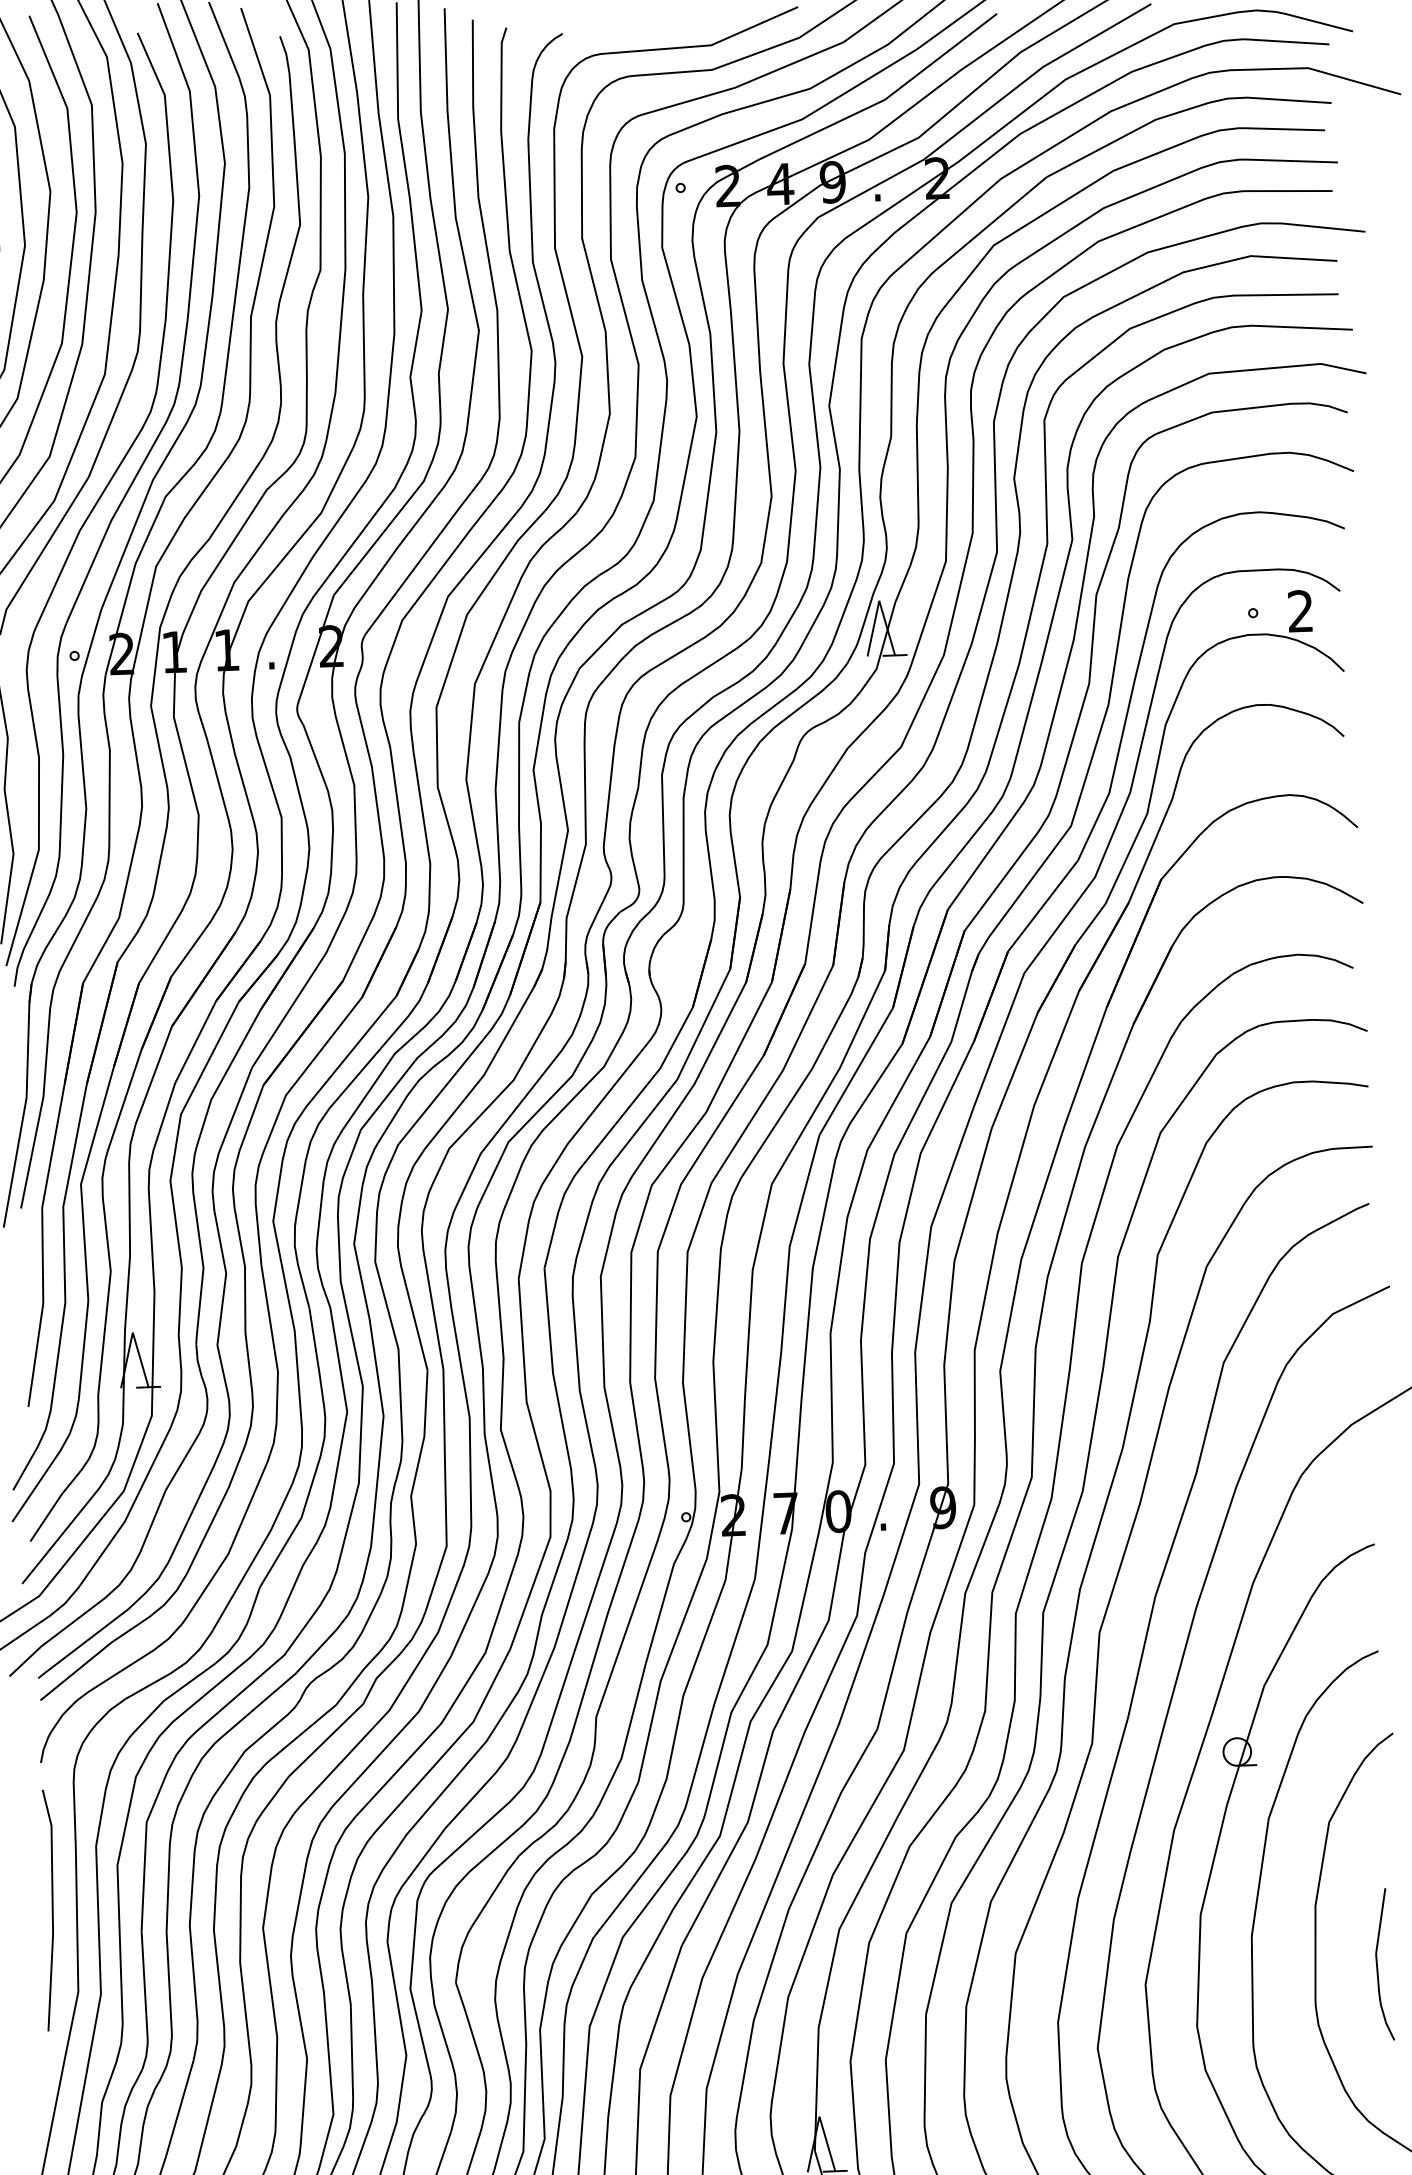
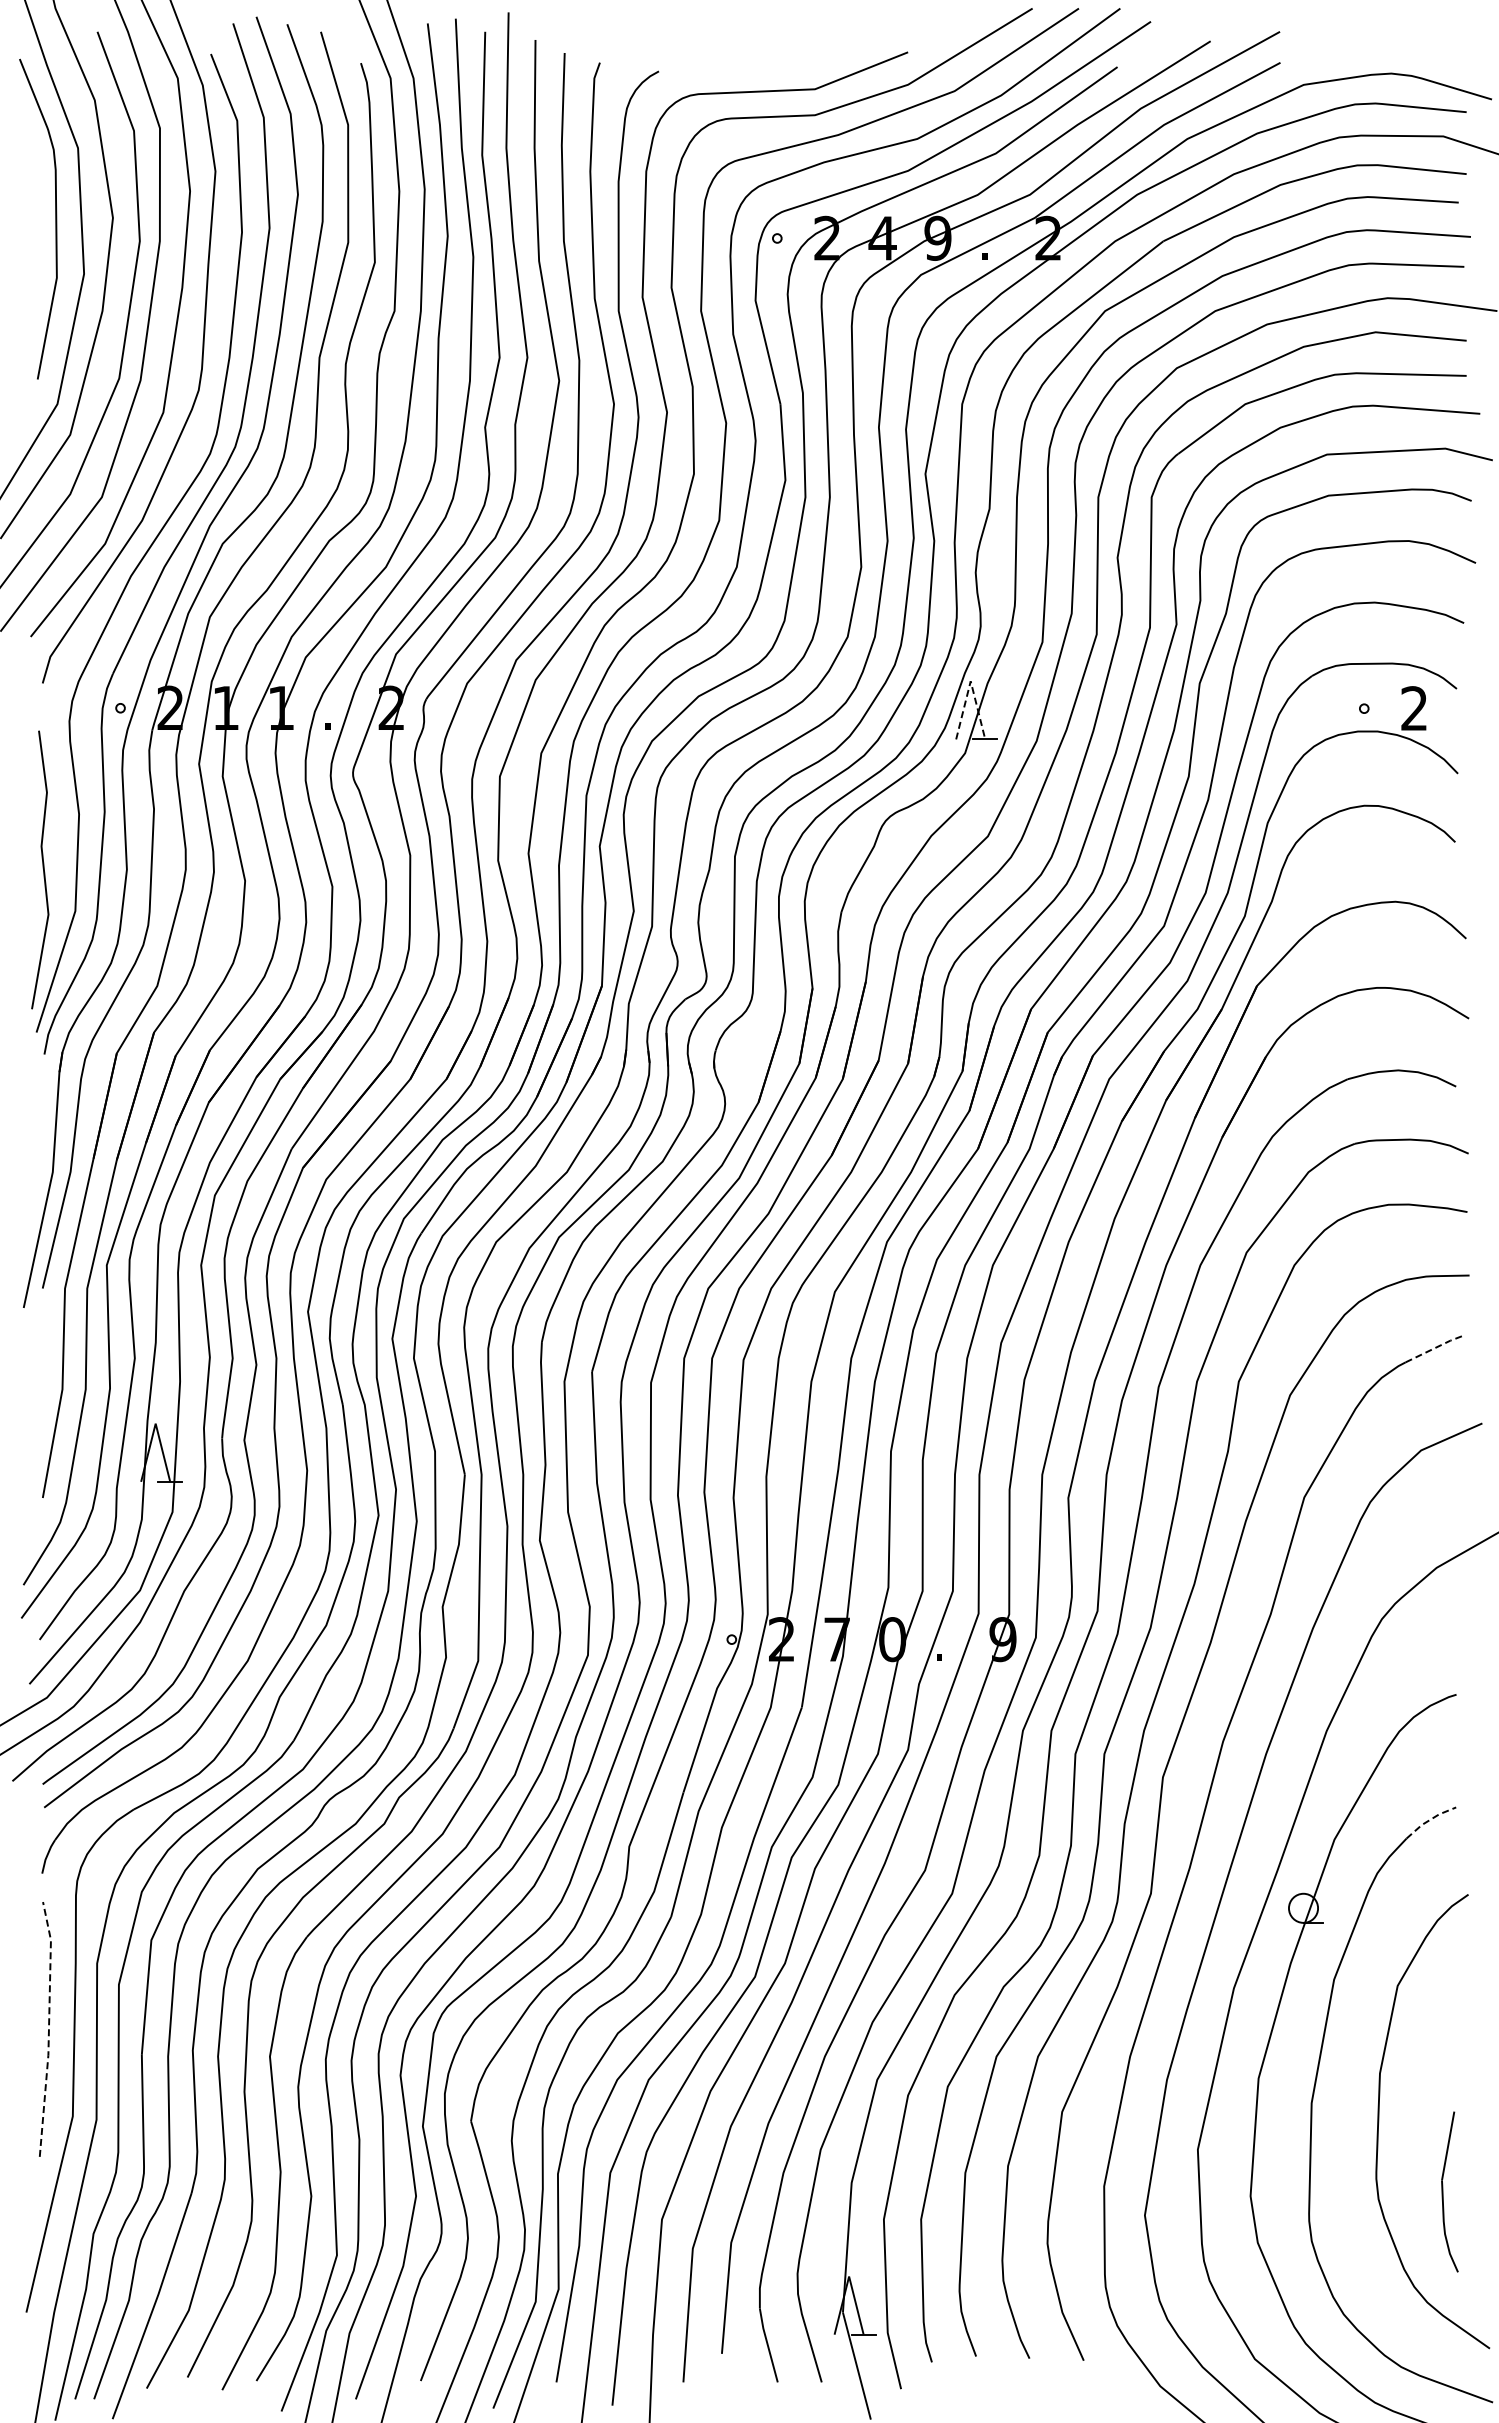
line: (879, 601) -> (970, 681), solid -> dashed
line: (1342, 1216) -> (1435, 1348), solid -> dashed
line: (1354, 1663) -> (1430, 1819), solid -> dashed
line: (52, 1910) -> (48, 2029), solid -> dashed
part: (1383, 1964) -> (1449, 2191), moved

